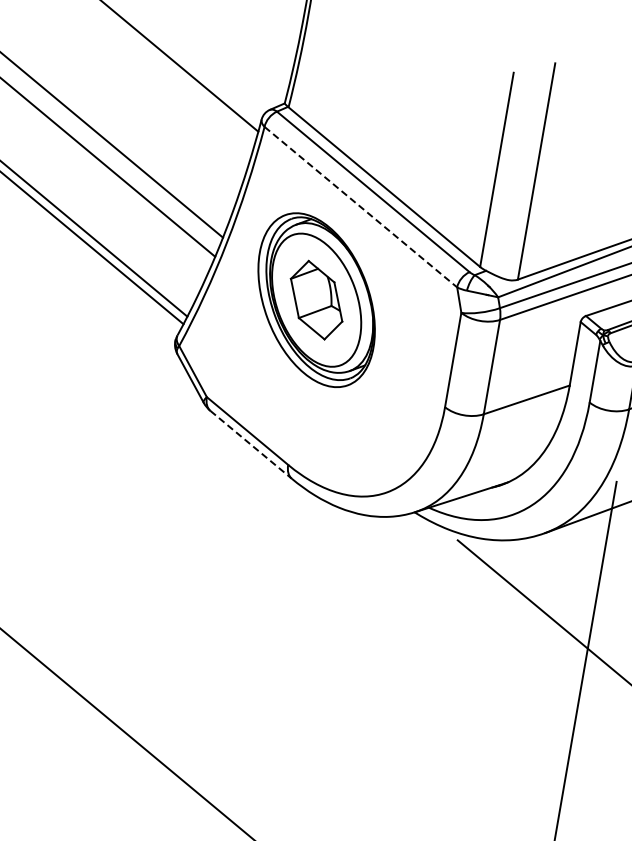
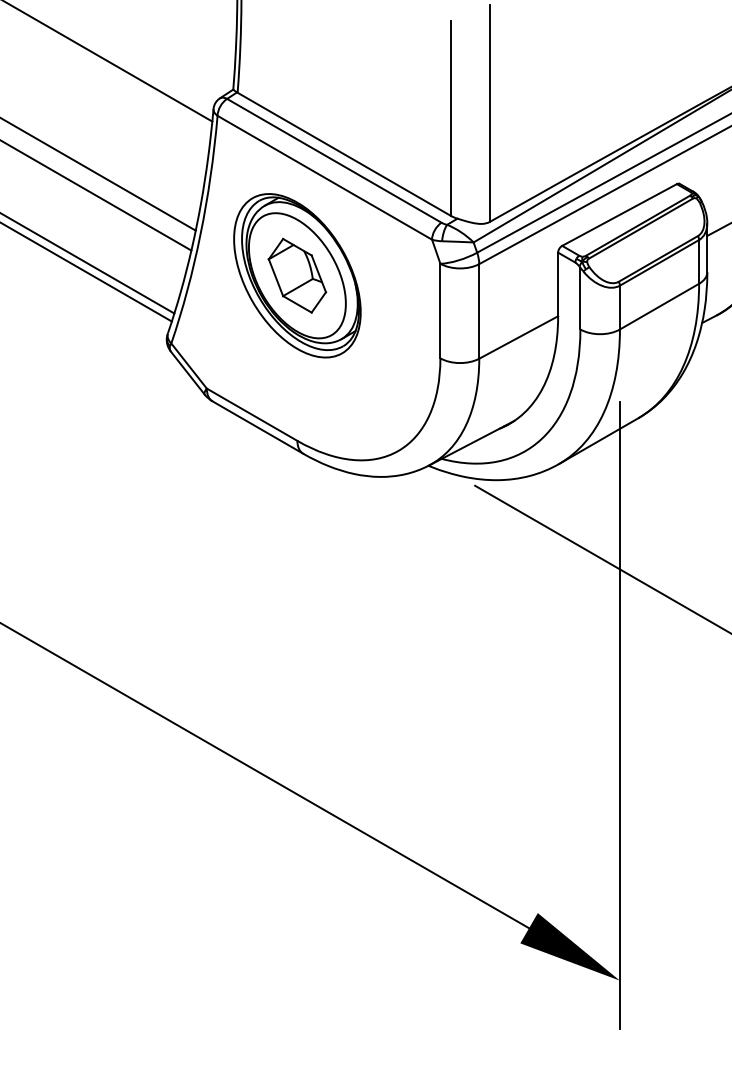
line: (360, 206) -> (324, 177), dashed -> solid
line: (251, 444) -> (258, 427), dashed -> solid

